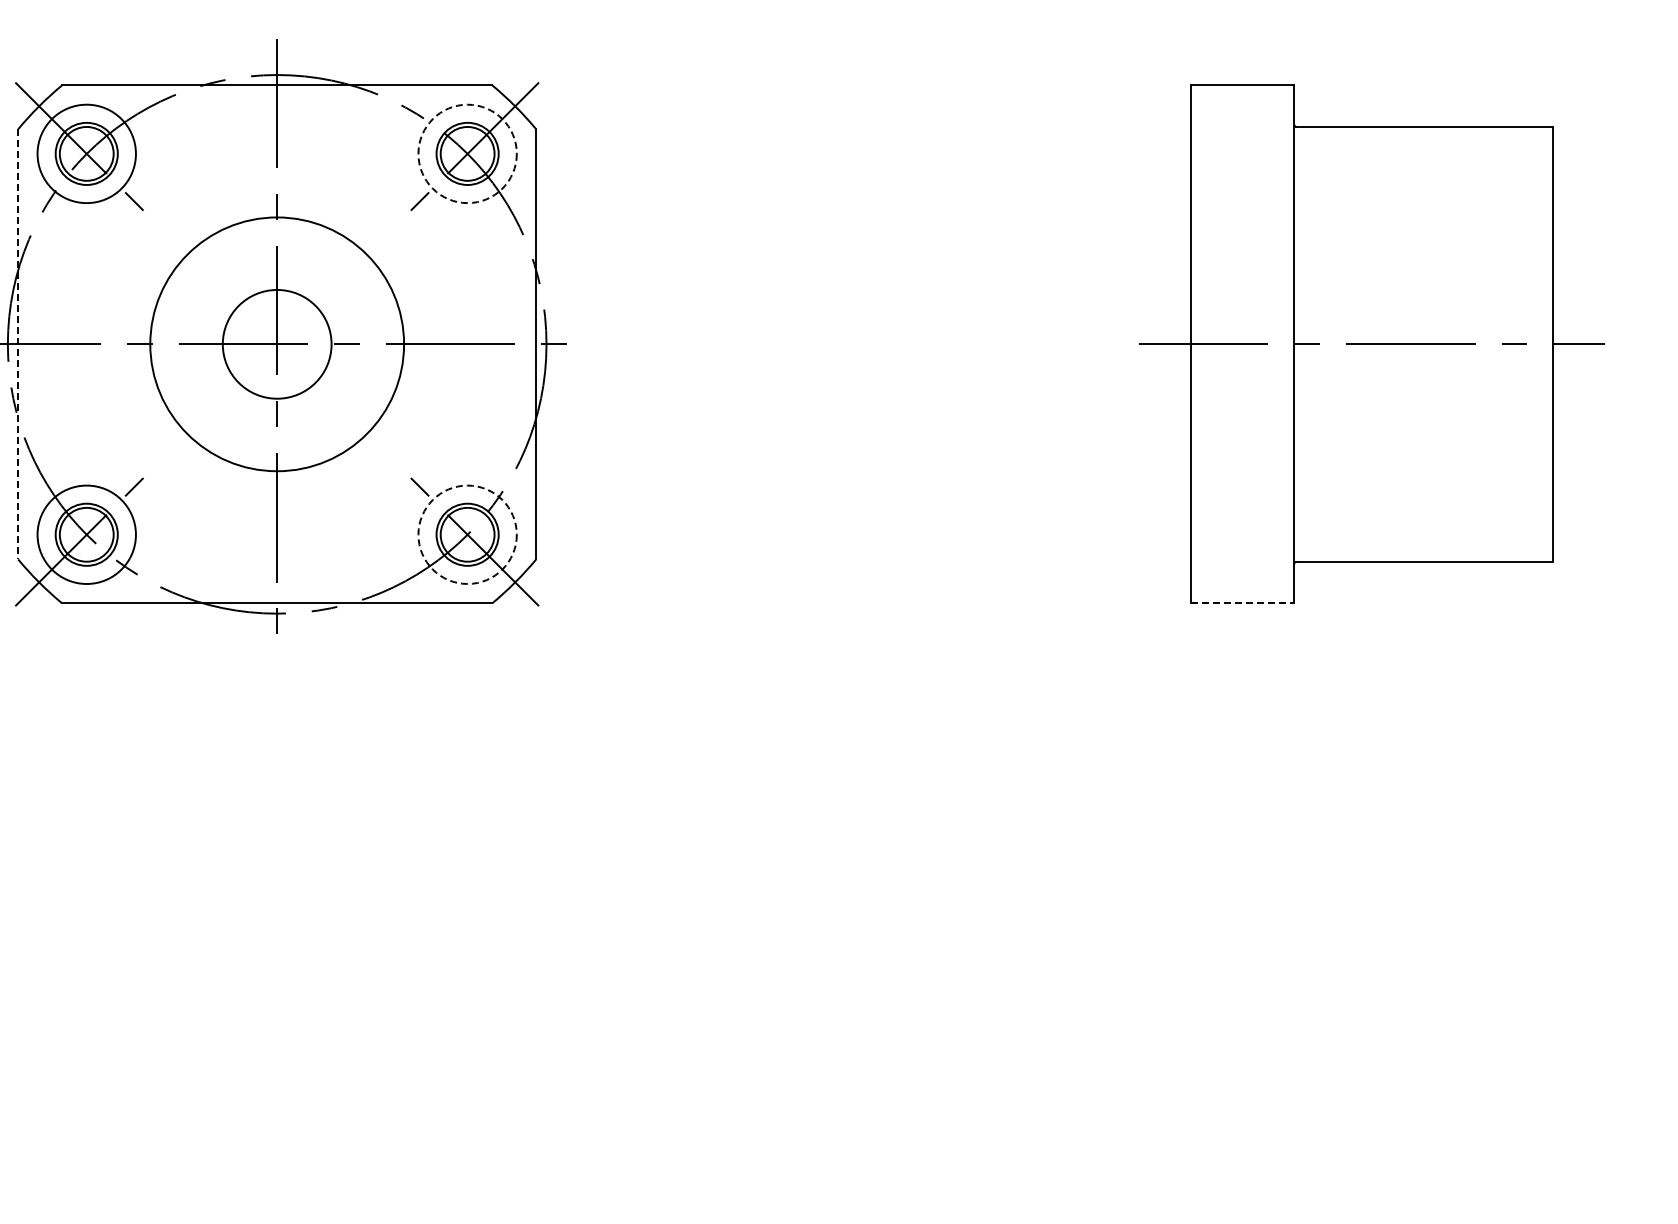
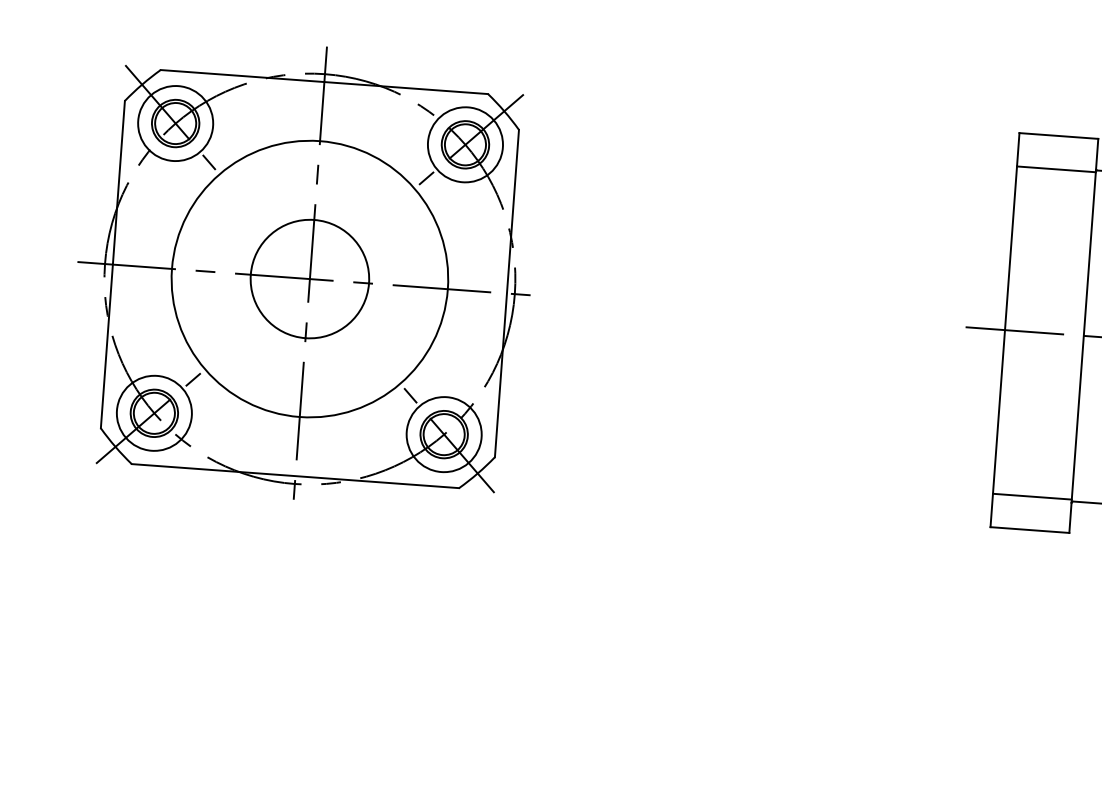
line: (1242, 129) -> (1056, 169), added
circle: (467, 153) -> (465, 144), dashed -> solid
line: (18, 344) -> (113, 264), dashed -> solid
circle: (276, 344) -> (309, 279), size x1.43
circle: (276, 344) -> (309, 279), size x1.43
circle: (467, 534) -> (444, 434), dashed -> solid
line: (1242, 559) -> (1032, 496), added
line: (1242, 603) -> (1029, 530), dashed -> solid

